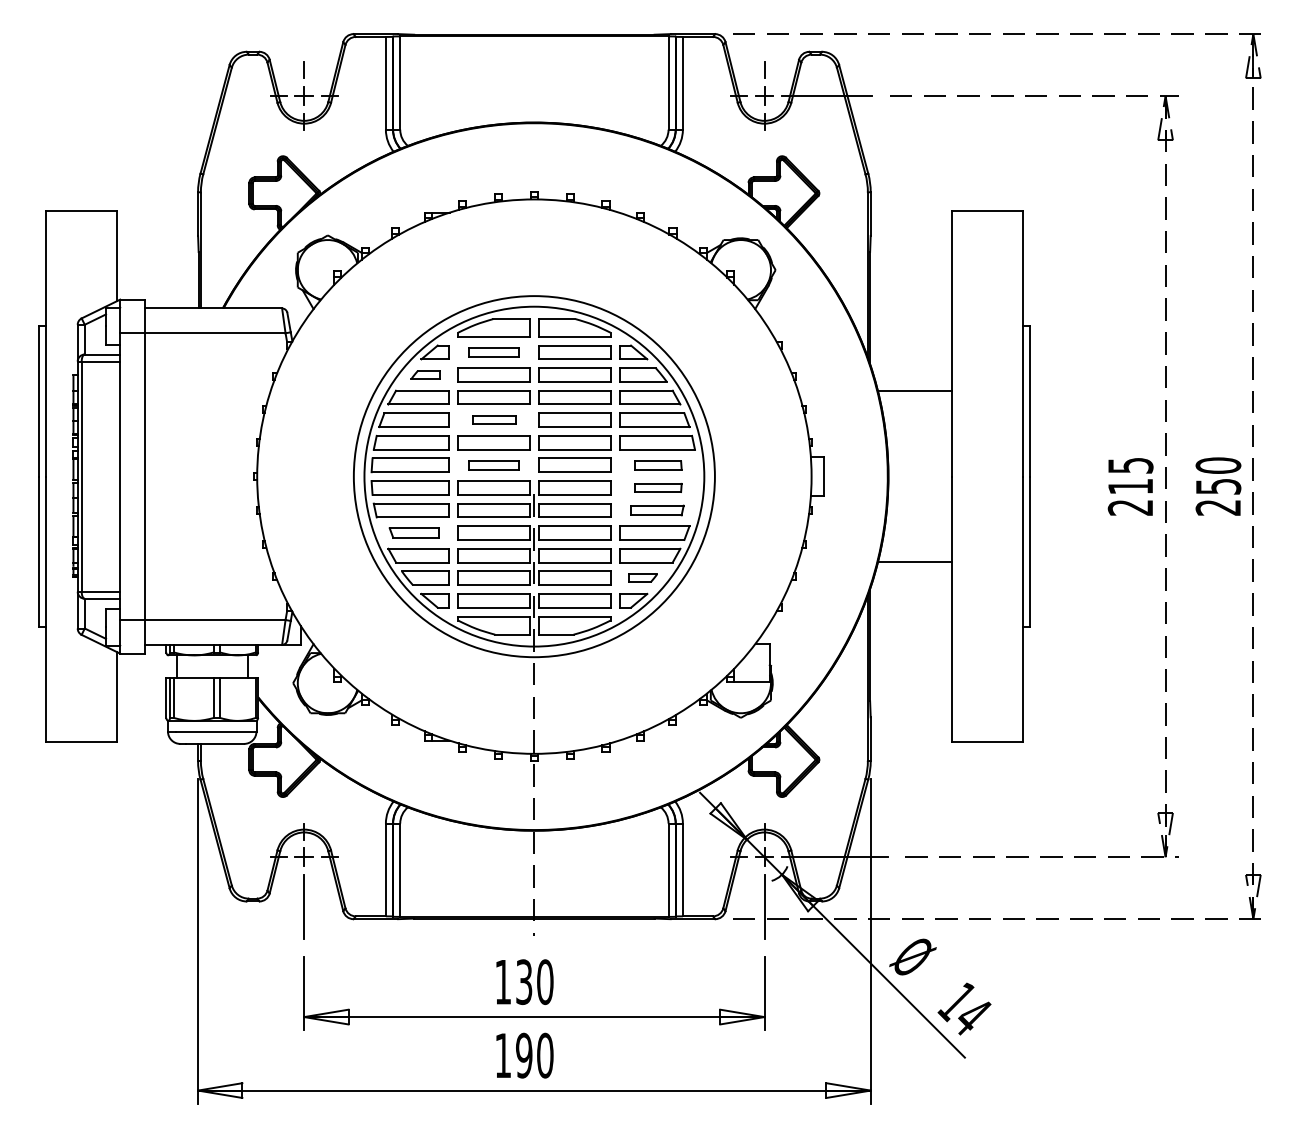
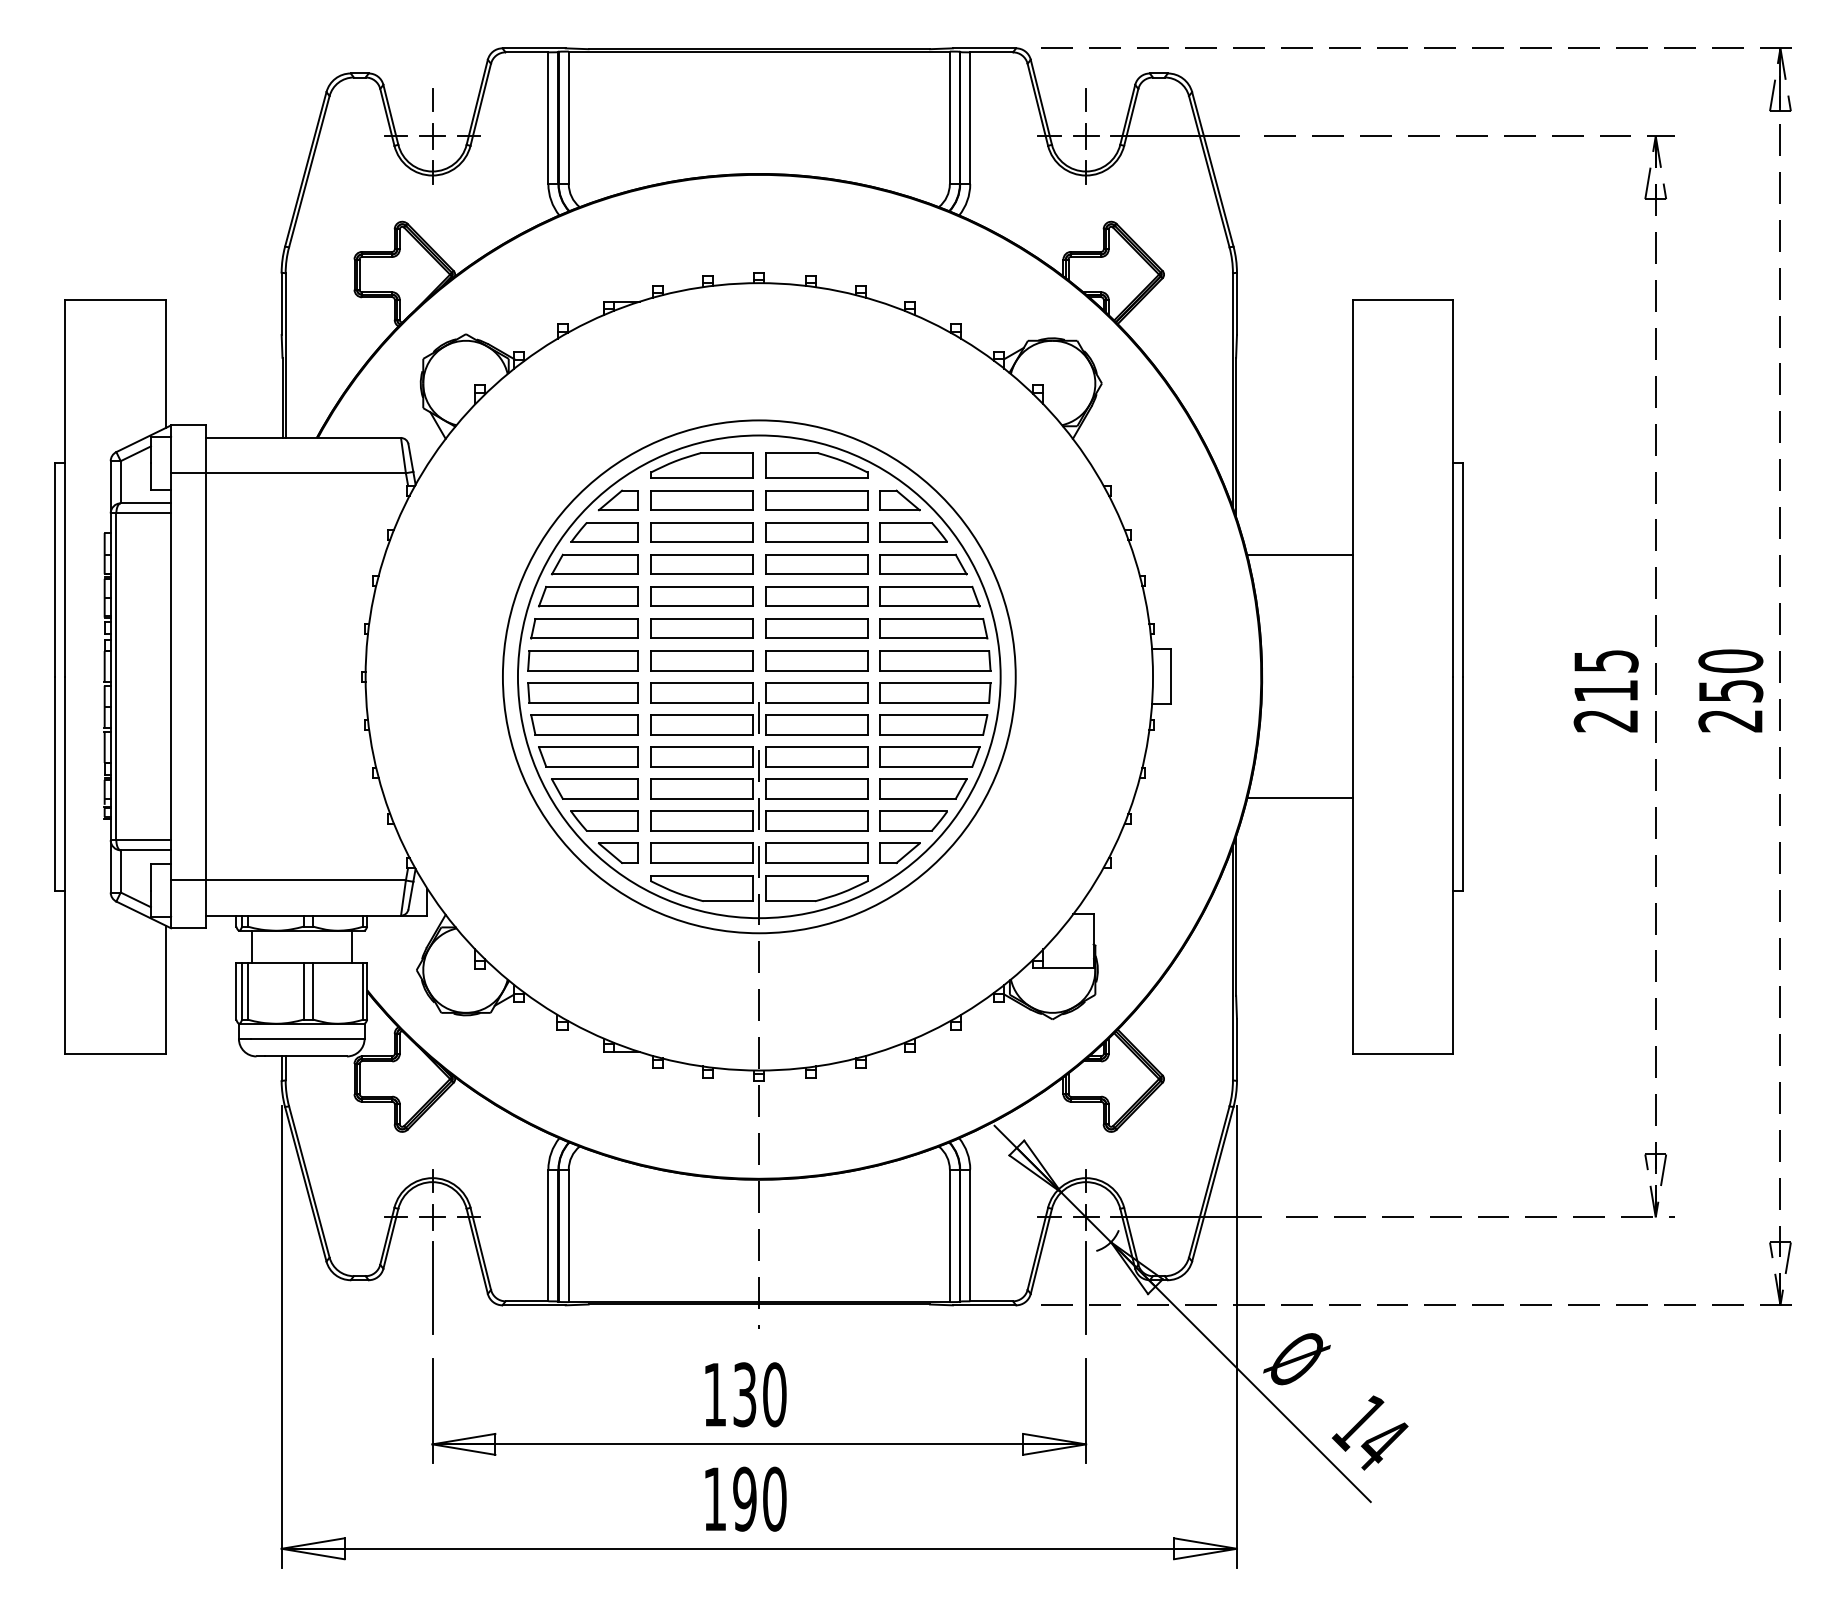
part: (493, 352) -> (701, 500), size x1.43
part: (425, 375) -> (604, 532), size x1.67
part: (493, 420) -> (701, 596), size x1.67
part: (493, 465) -> (701, 660), size x1.43
part: (658, 465) -> (935, 660), size x1.67
part: (658, 487) -> (935, 692), size x1.67
part: (657, 510) -> (933, 724), size x1.43
part: (414, 532) -> (588, 756), size x1.43
part: (642, 577) -> (913, 820), size x1.67

